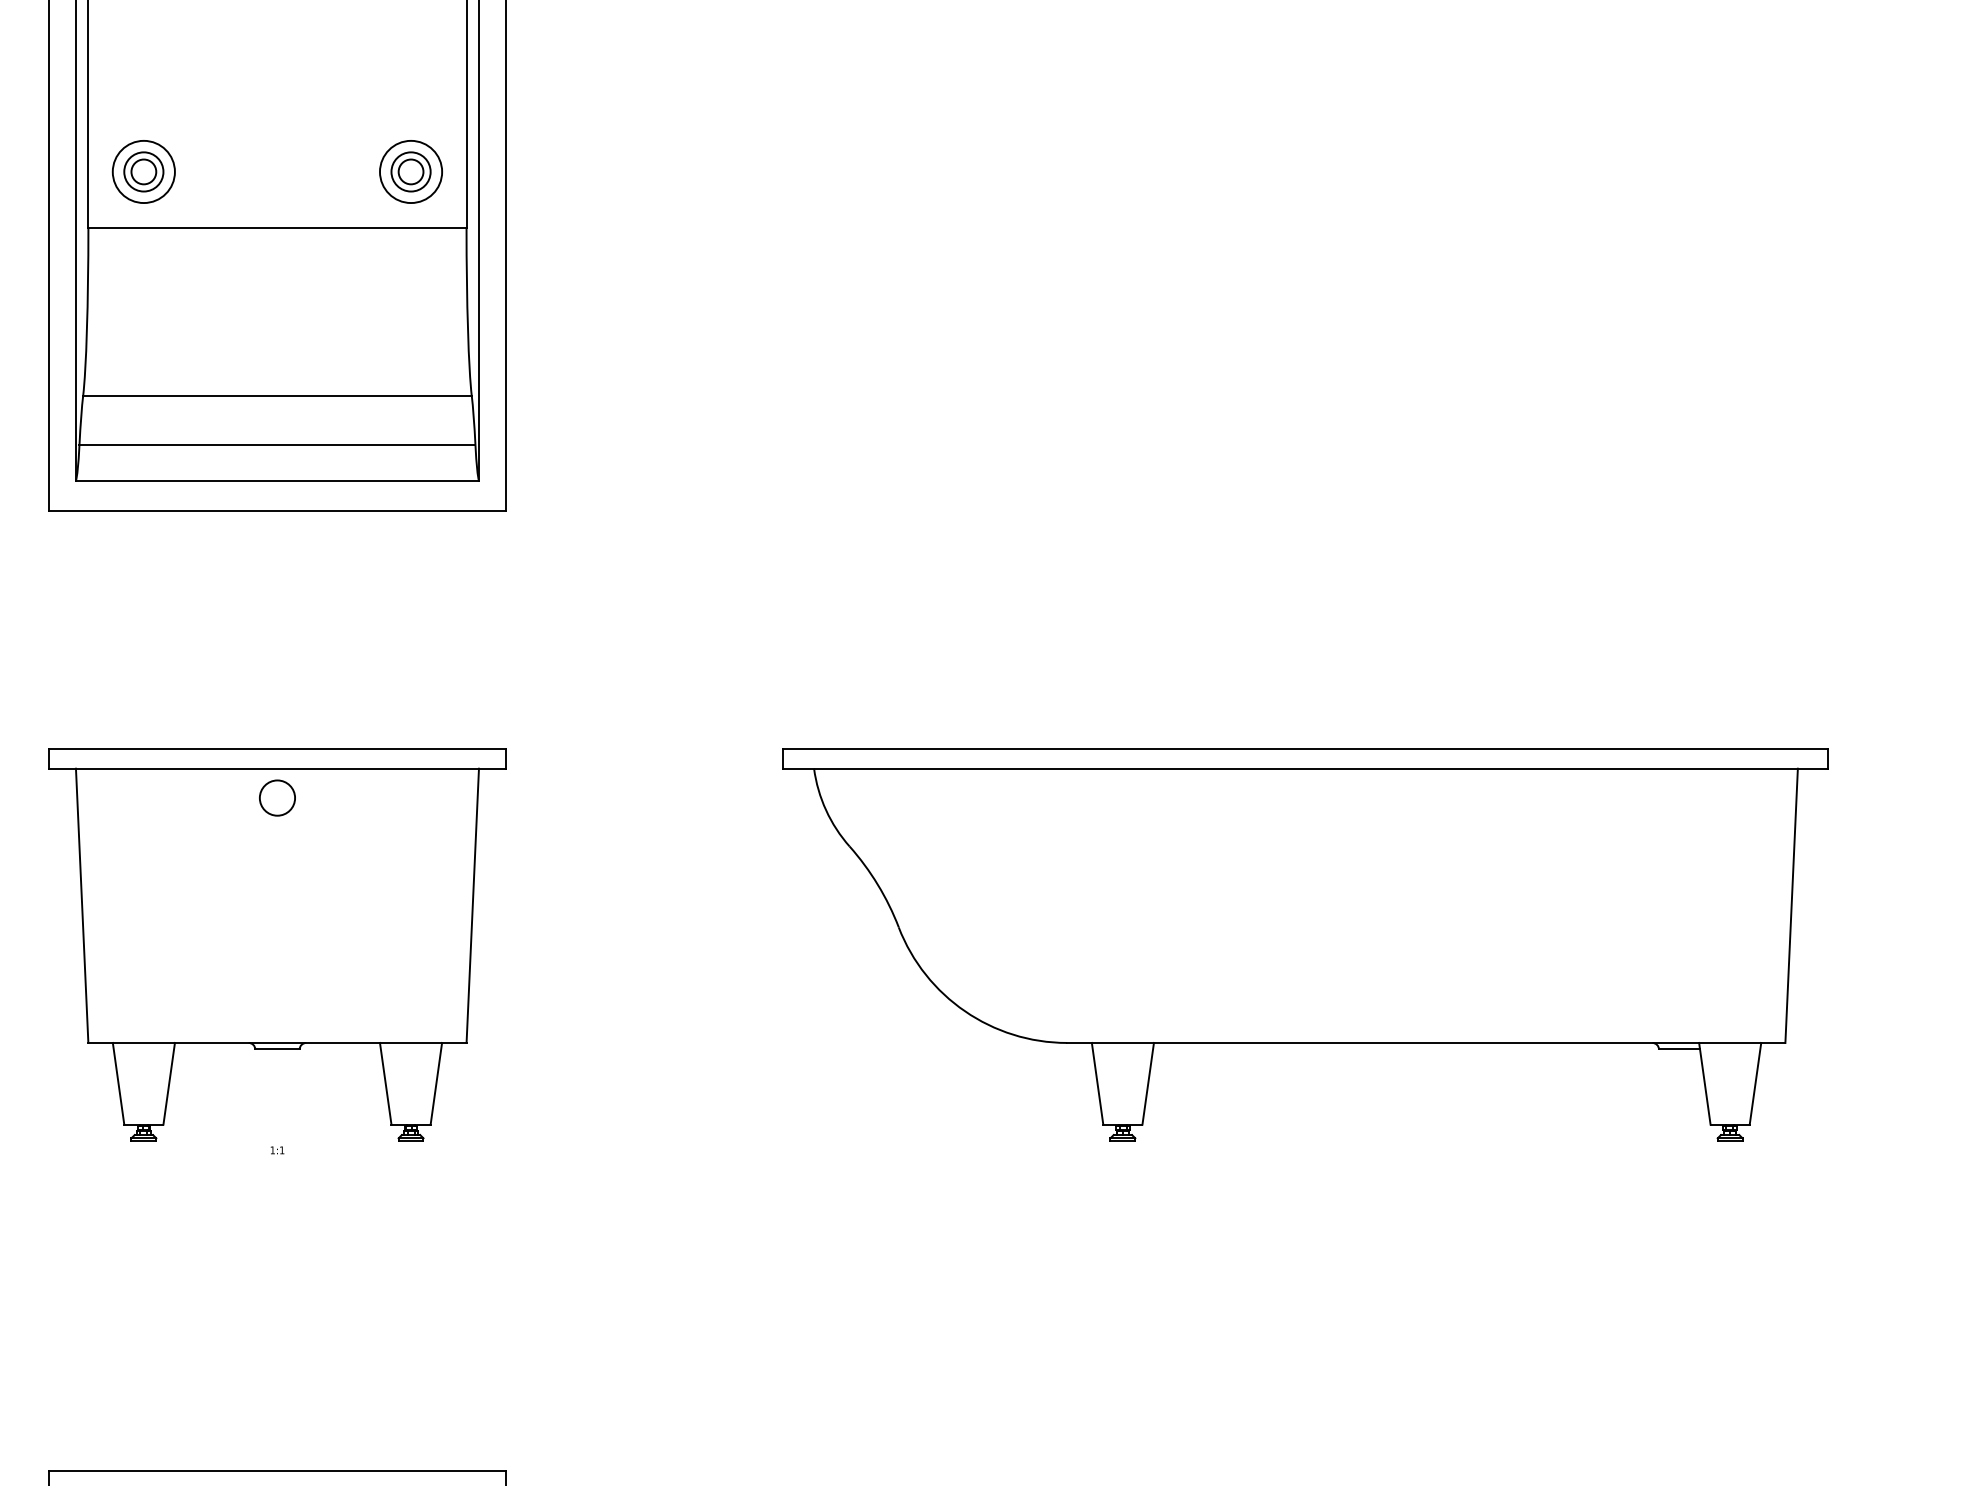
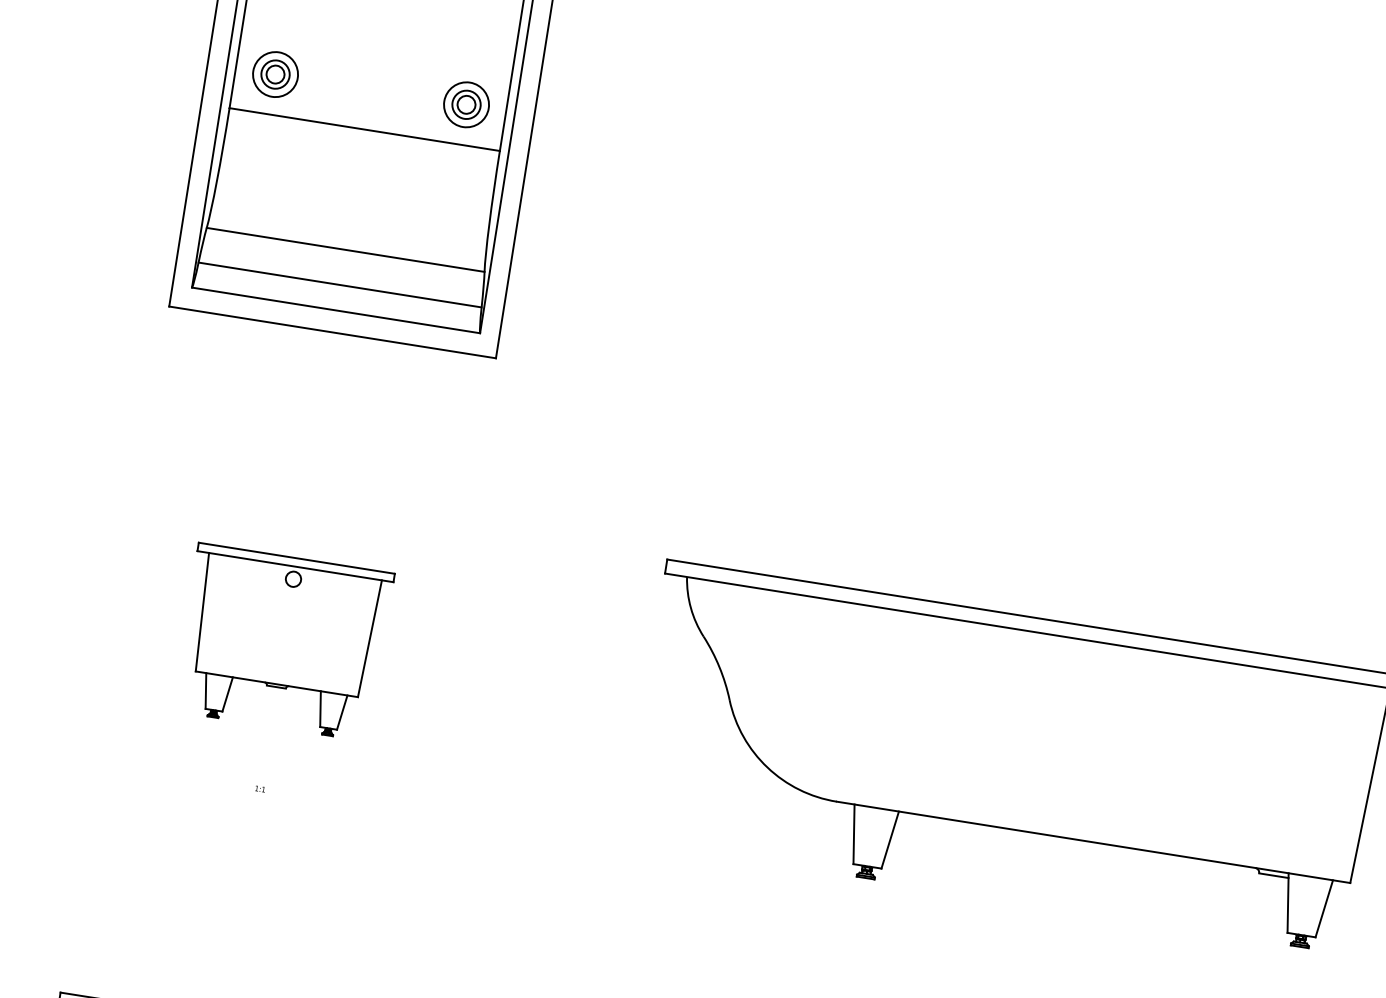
part: (277, 944) -> (283, 641), size x0.6

